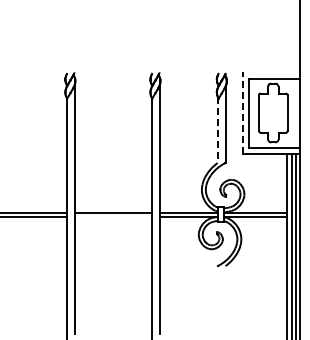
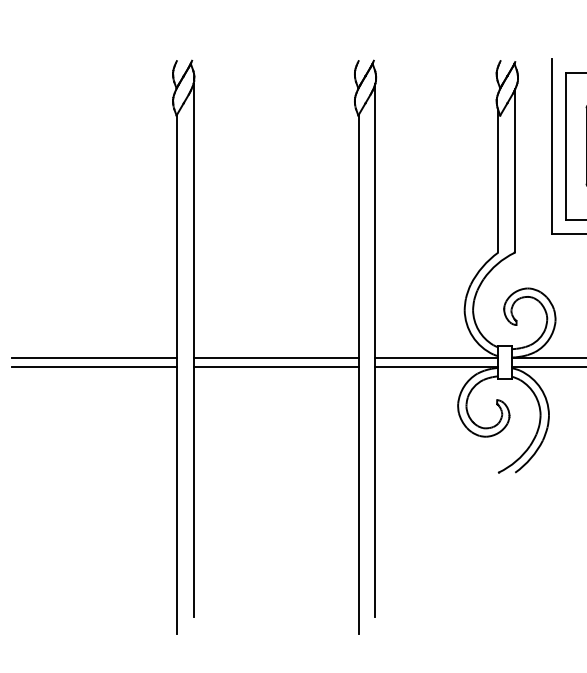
line: (242, 113) -> (551, 146), dashed -> solid
line: (217, 130) -> (498, 183), dashed -> solid
line: (113, 216) -> (275, 366), added

